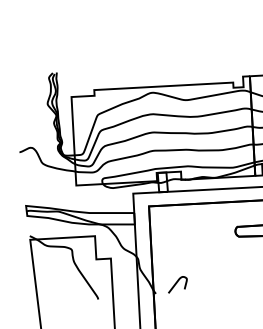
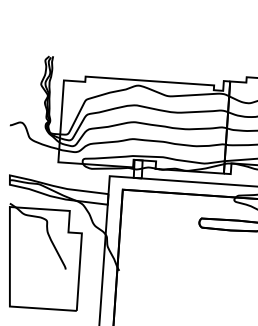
curve: (177, 283) -> (140, 263), removed

